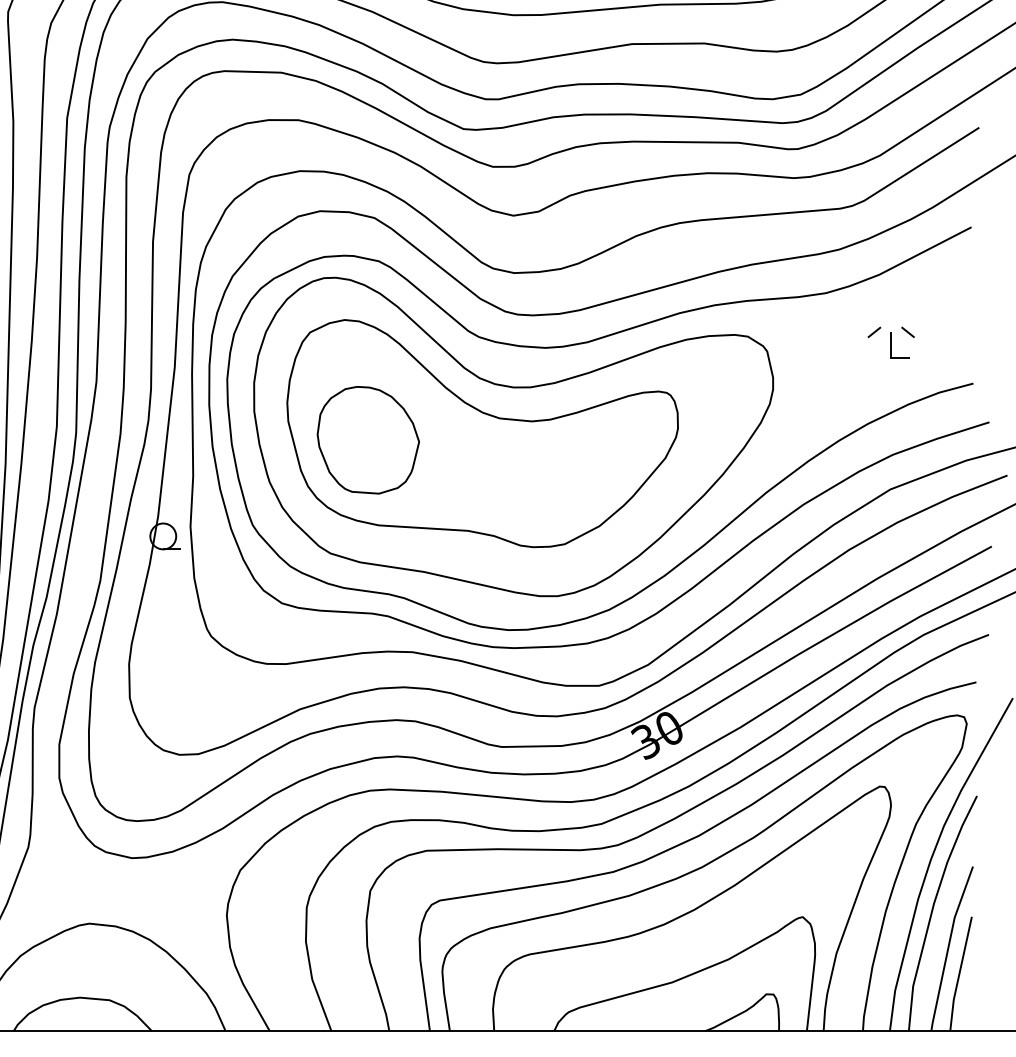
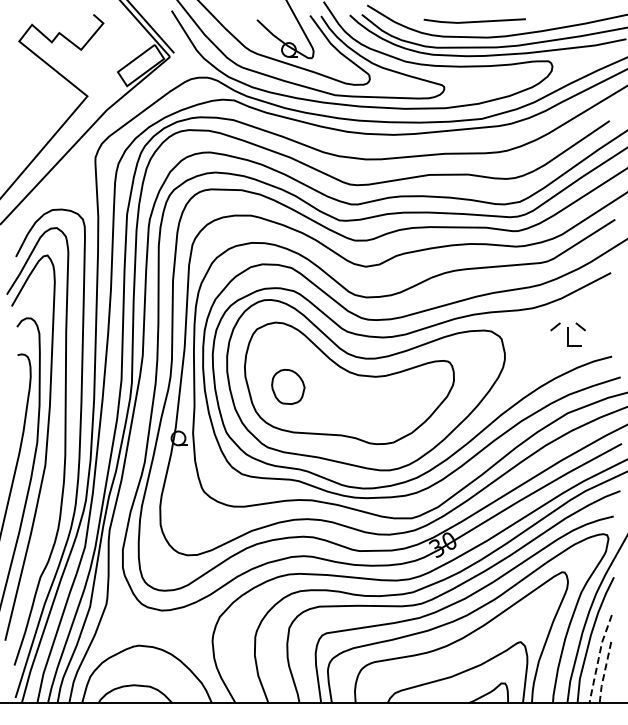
part: (890, 342) -> (567, 334), size x1.4
part: (368, 439) -> (288, 386), size x0.6
line: (948, 947) -> (598, 658), solid -> dashed
line: (959, 973) -> (604, 672), solid -> dashed

